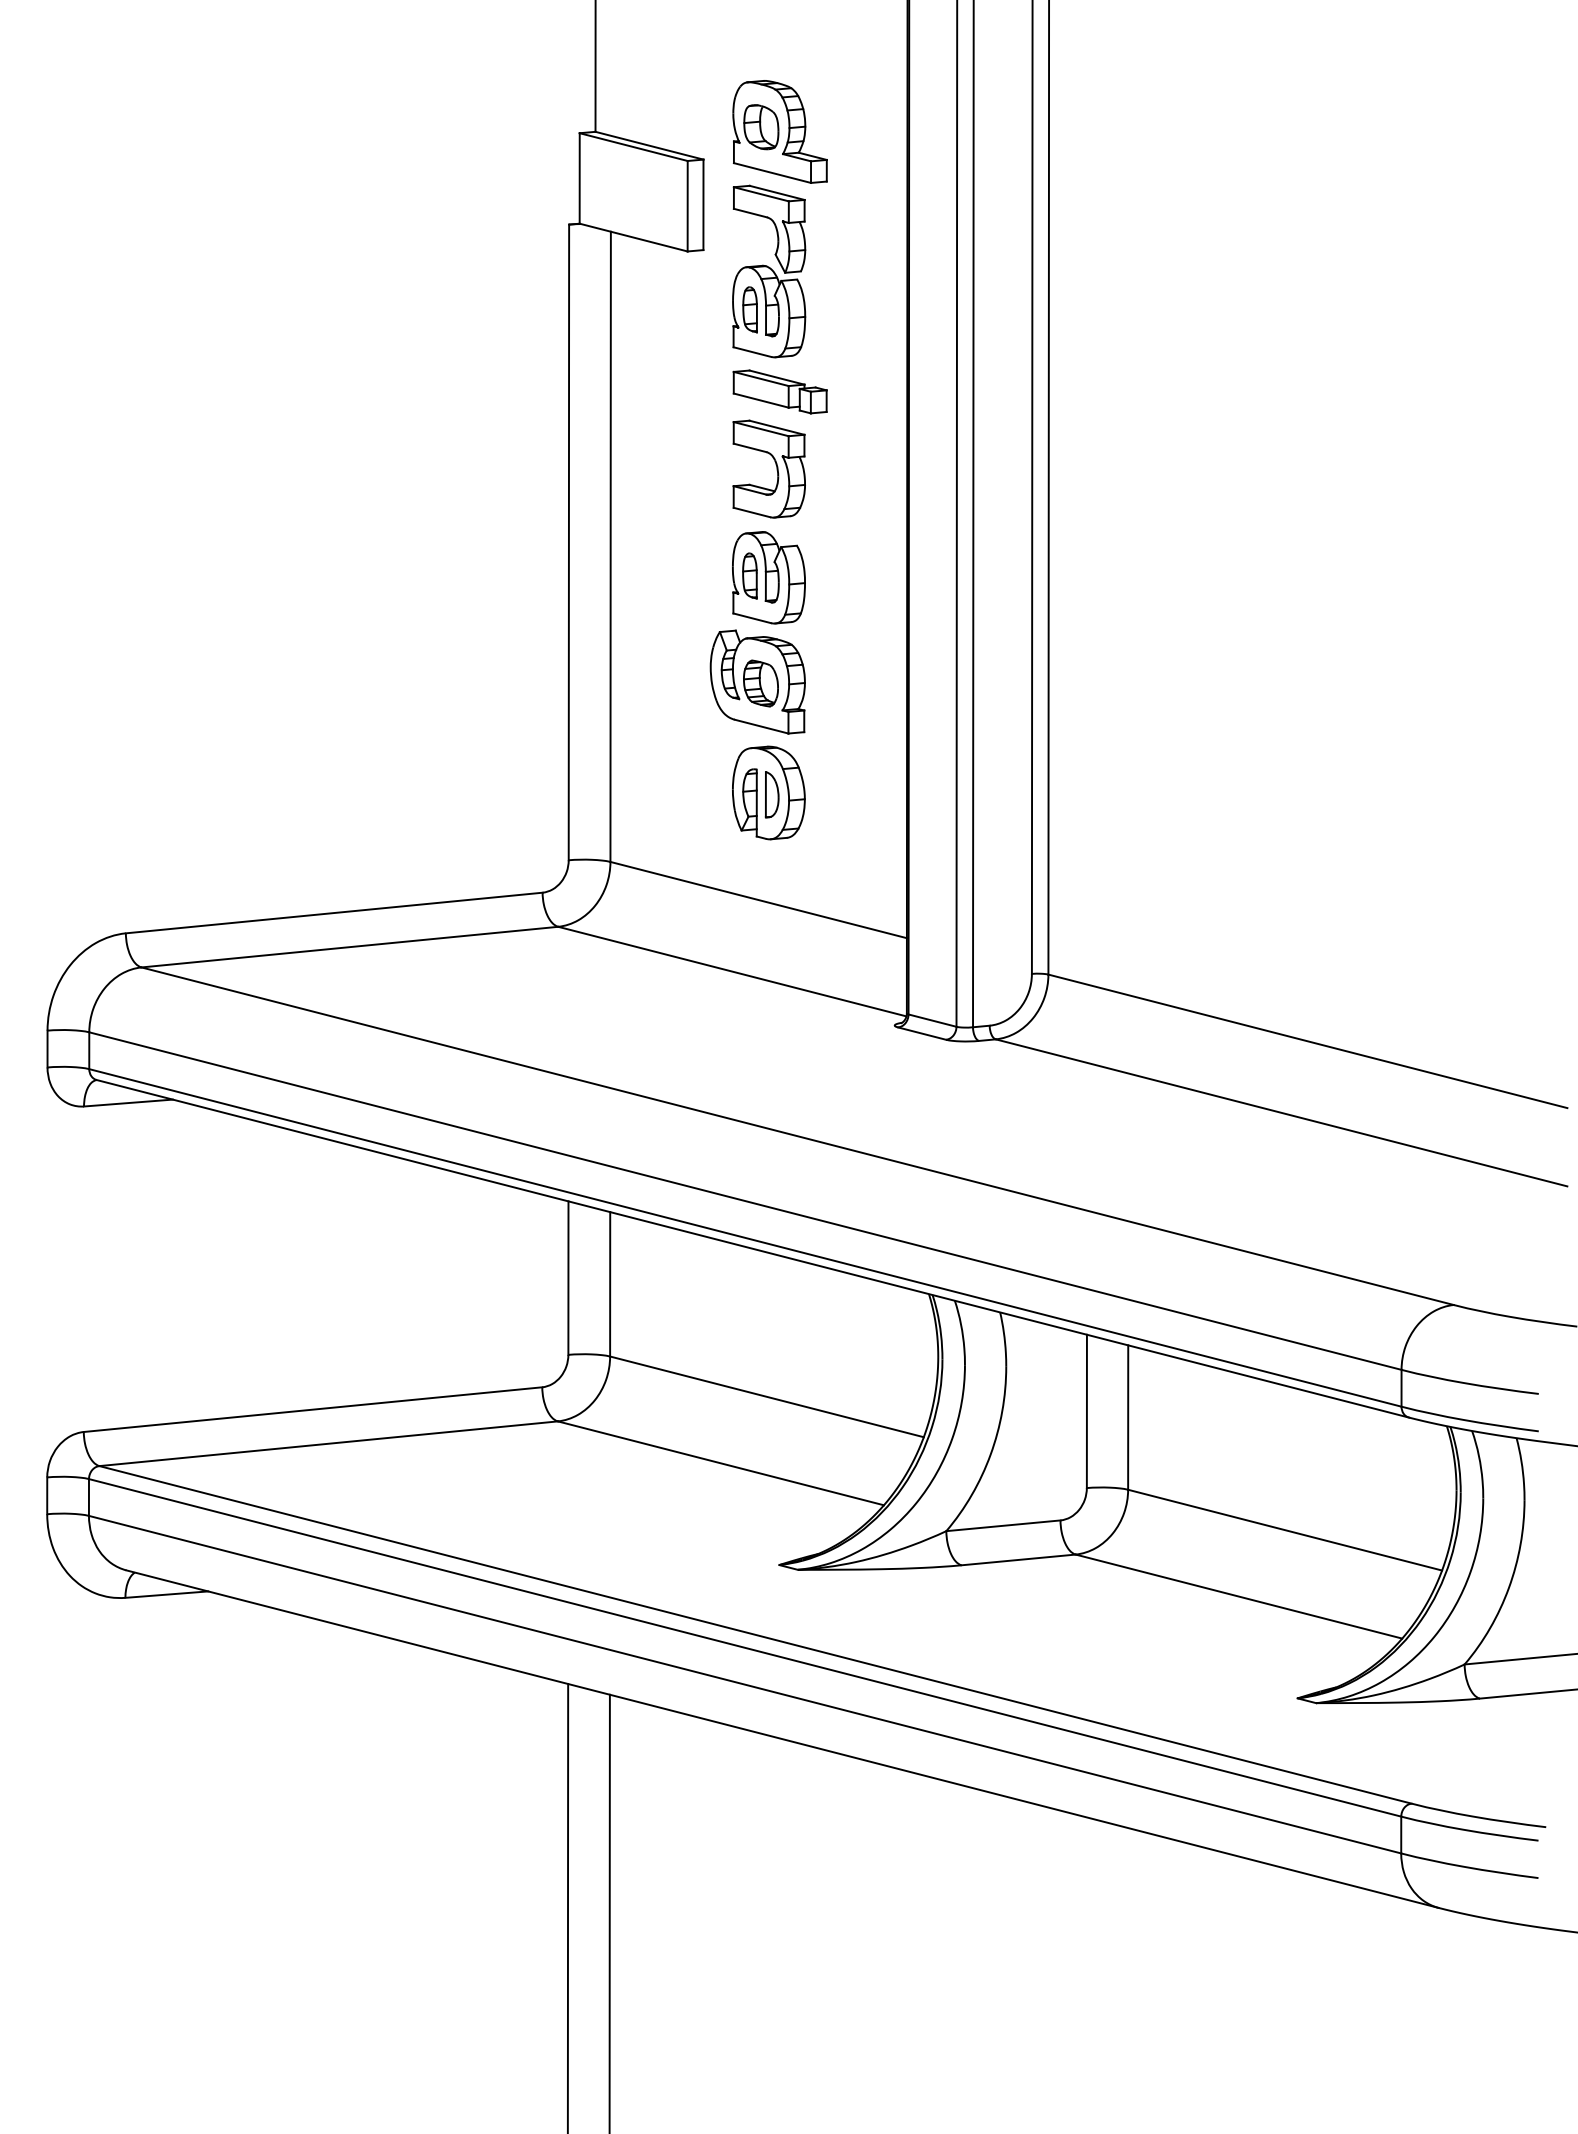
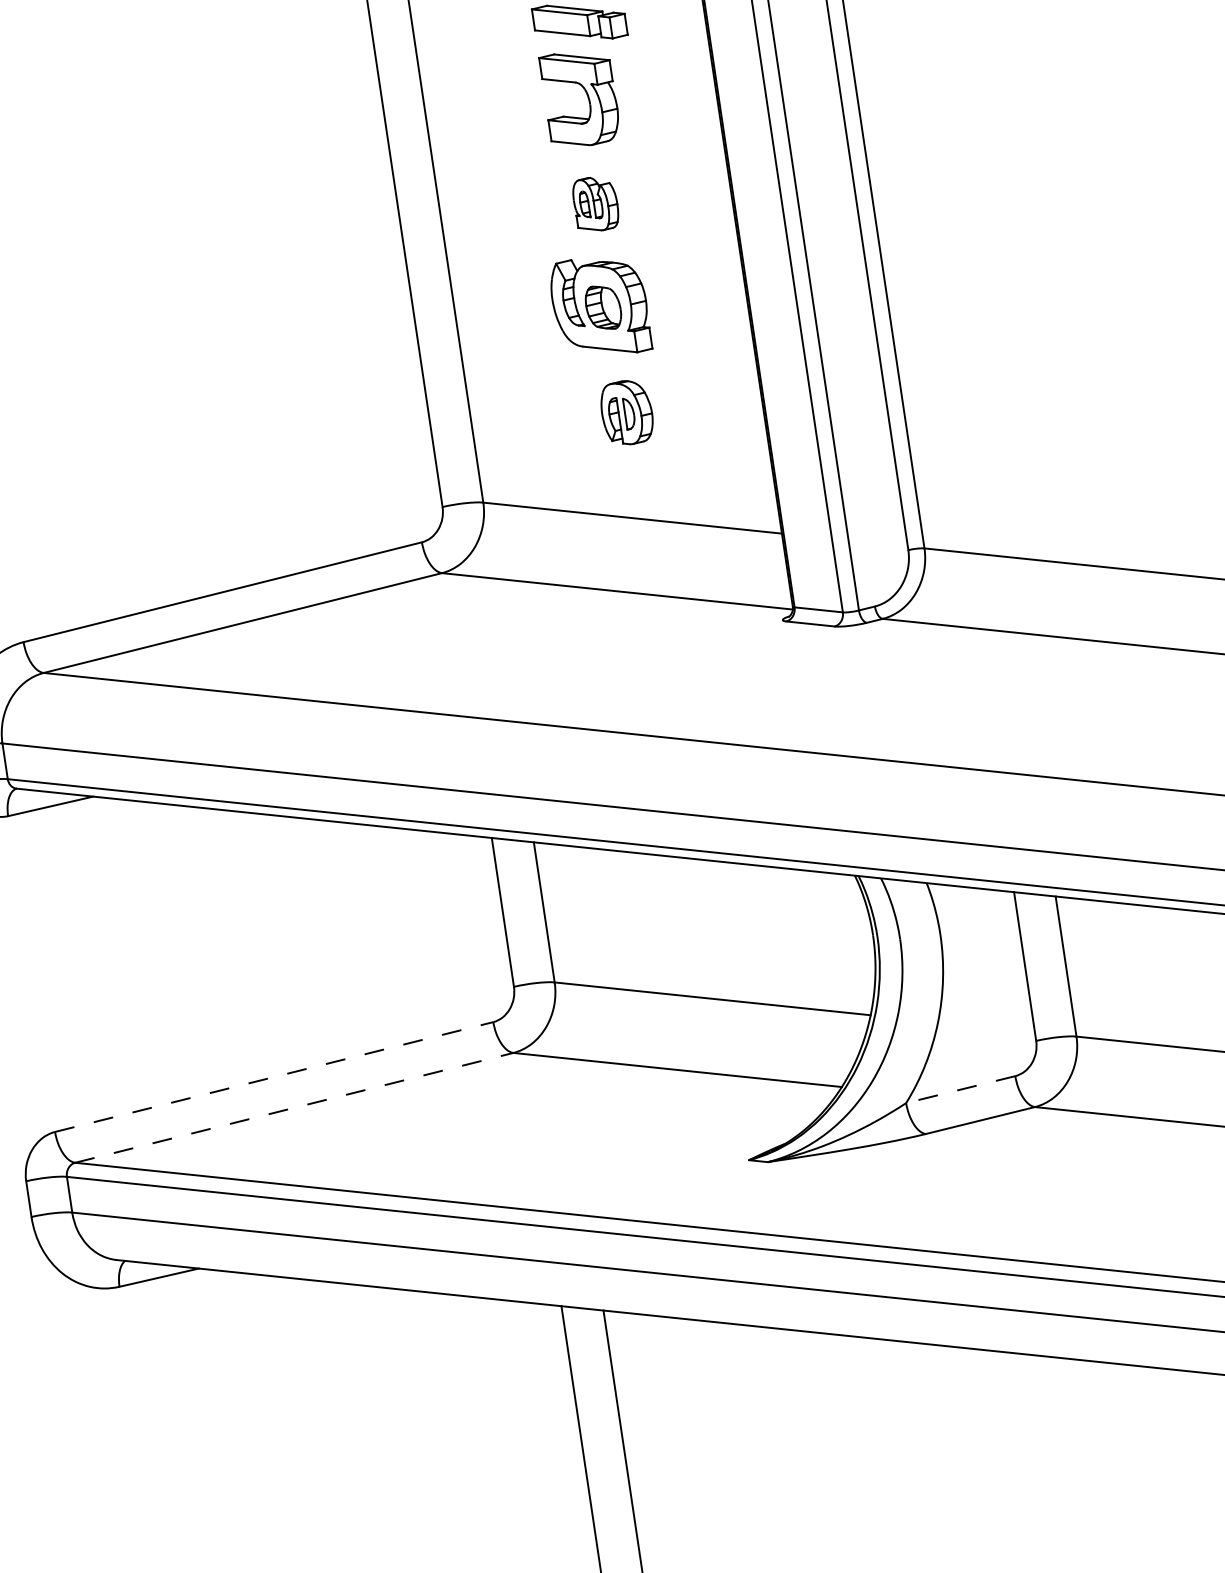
part: (768, 577) -> (595, 203), size x0.6
part: (768, 792) -> (626, 412), size x0.7
line: (313, 1409) -> (274, 1076), solid -> dashed
line: (329, 1443) -> (295, 1107), solid -> dashed
line: (1002, 1525) -> (959, 1089), solid -> dashed

